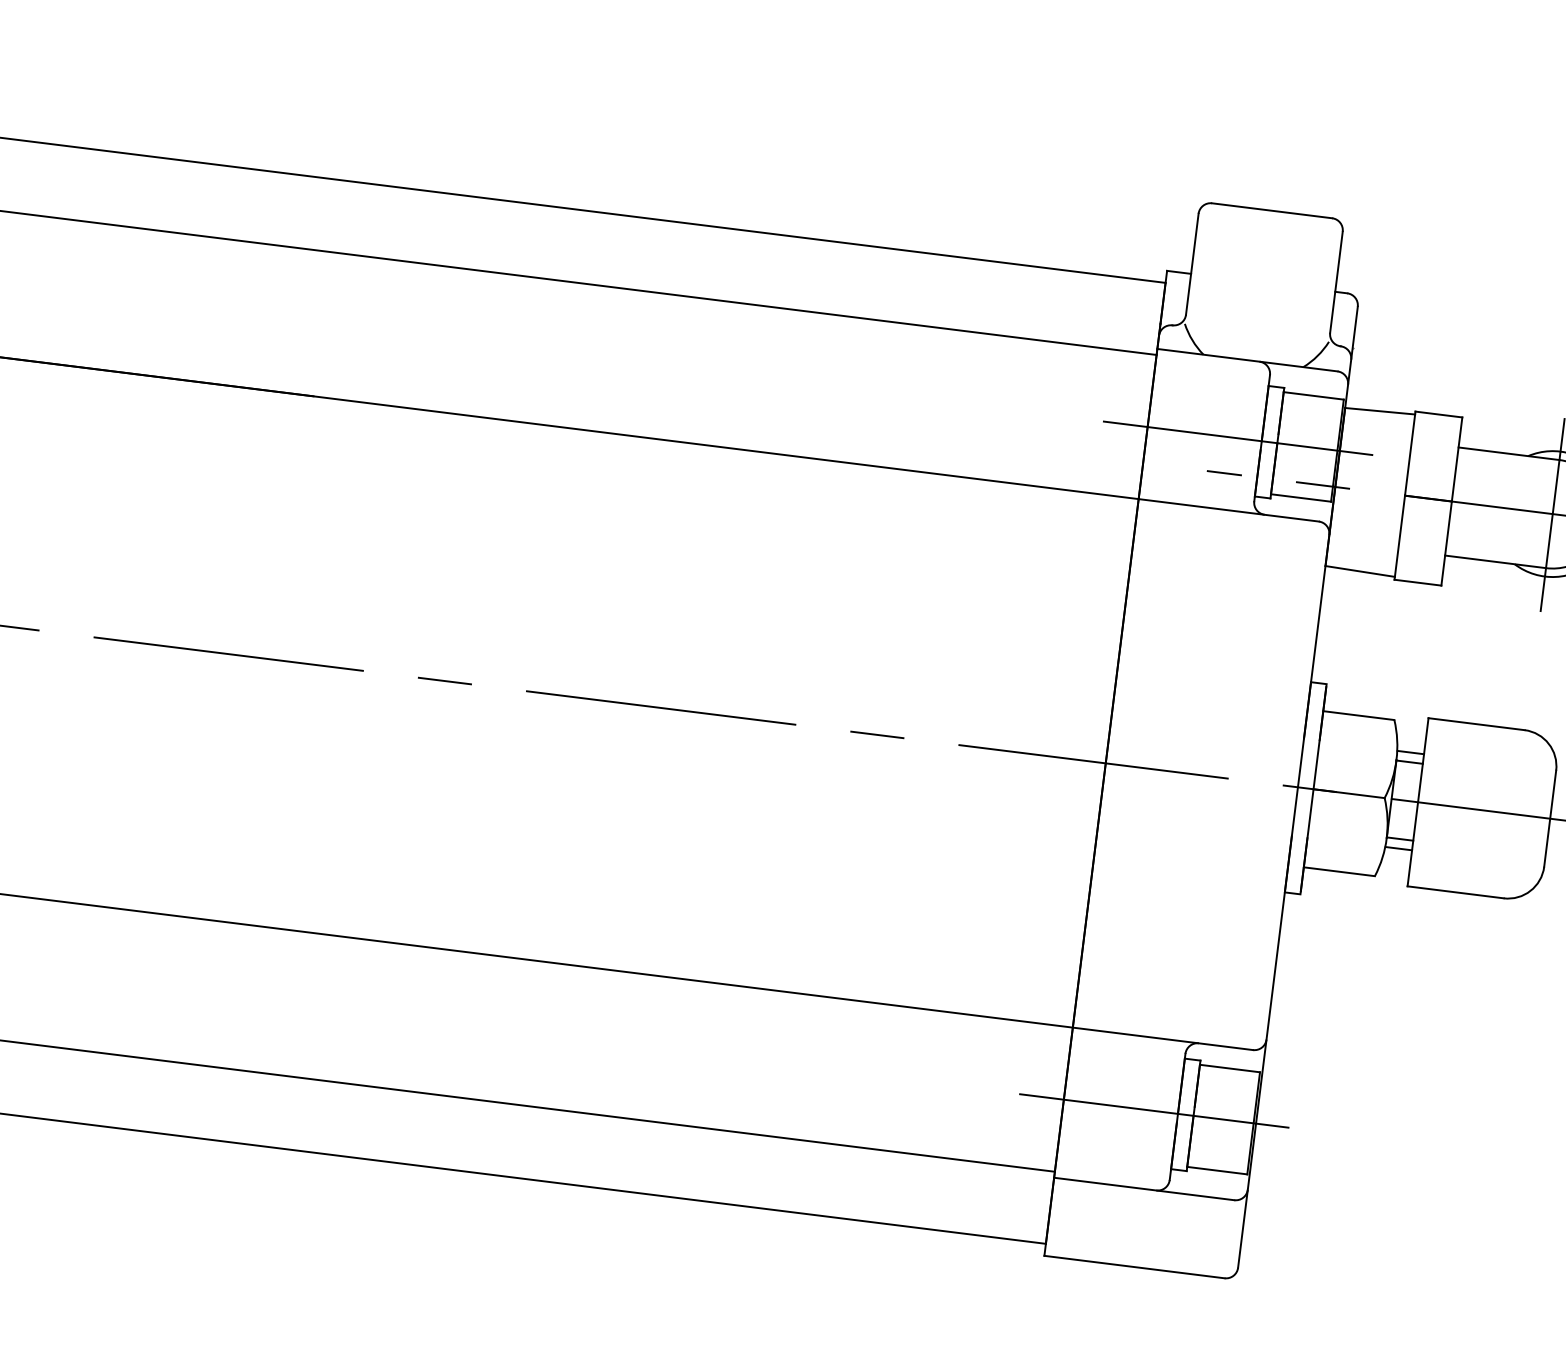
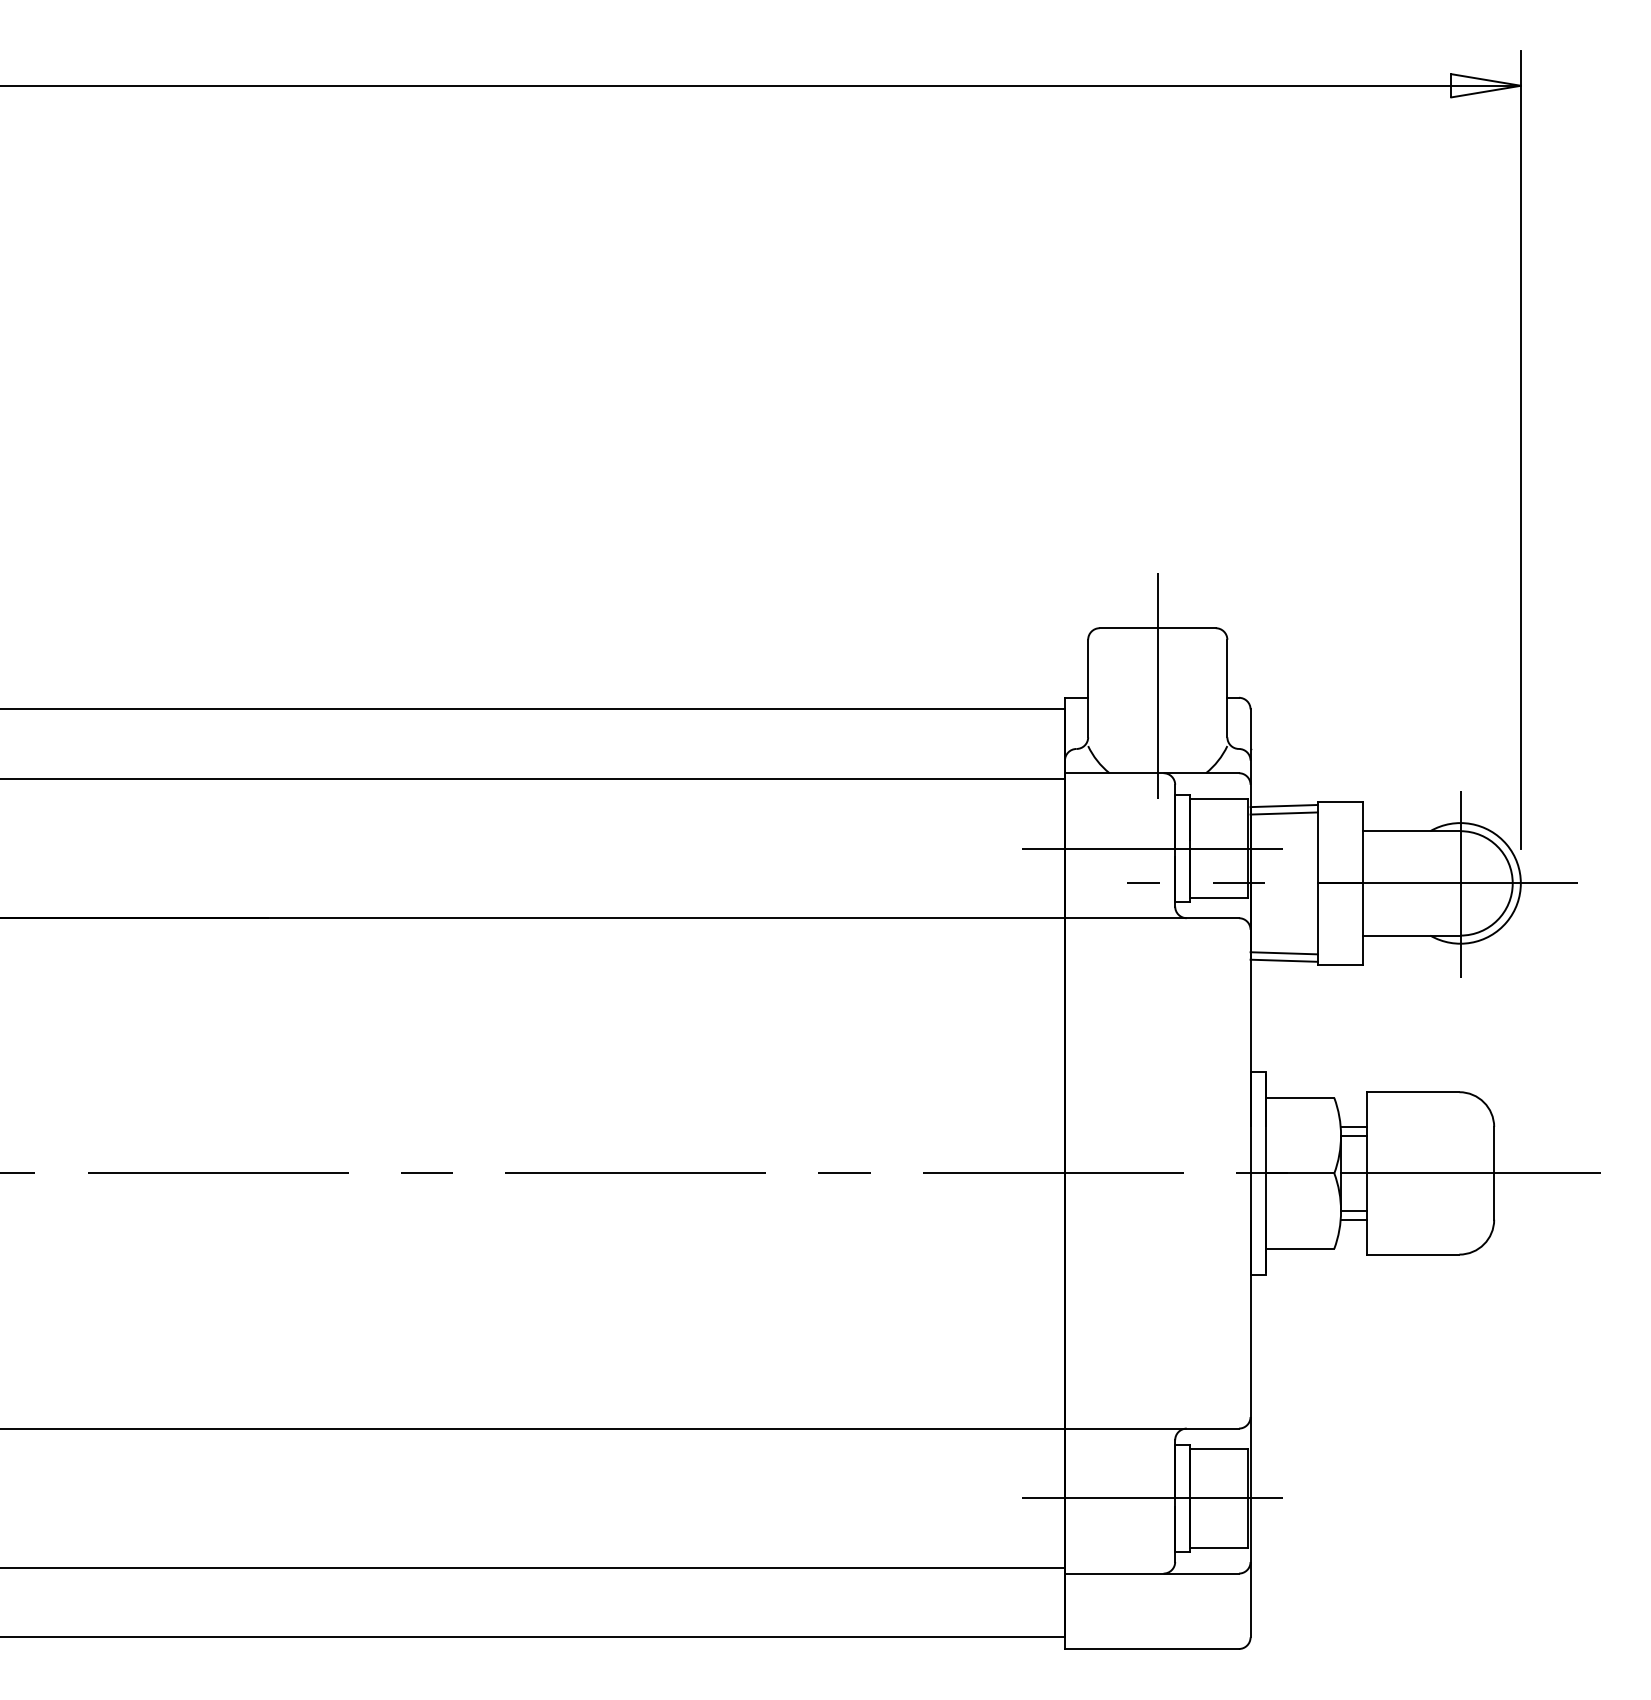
line: (1264, 270) -> (1157, 685), added
line: (1378, 418) -> (1283, 813), added
line: (1360, 563) -> (1283, 953), added

